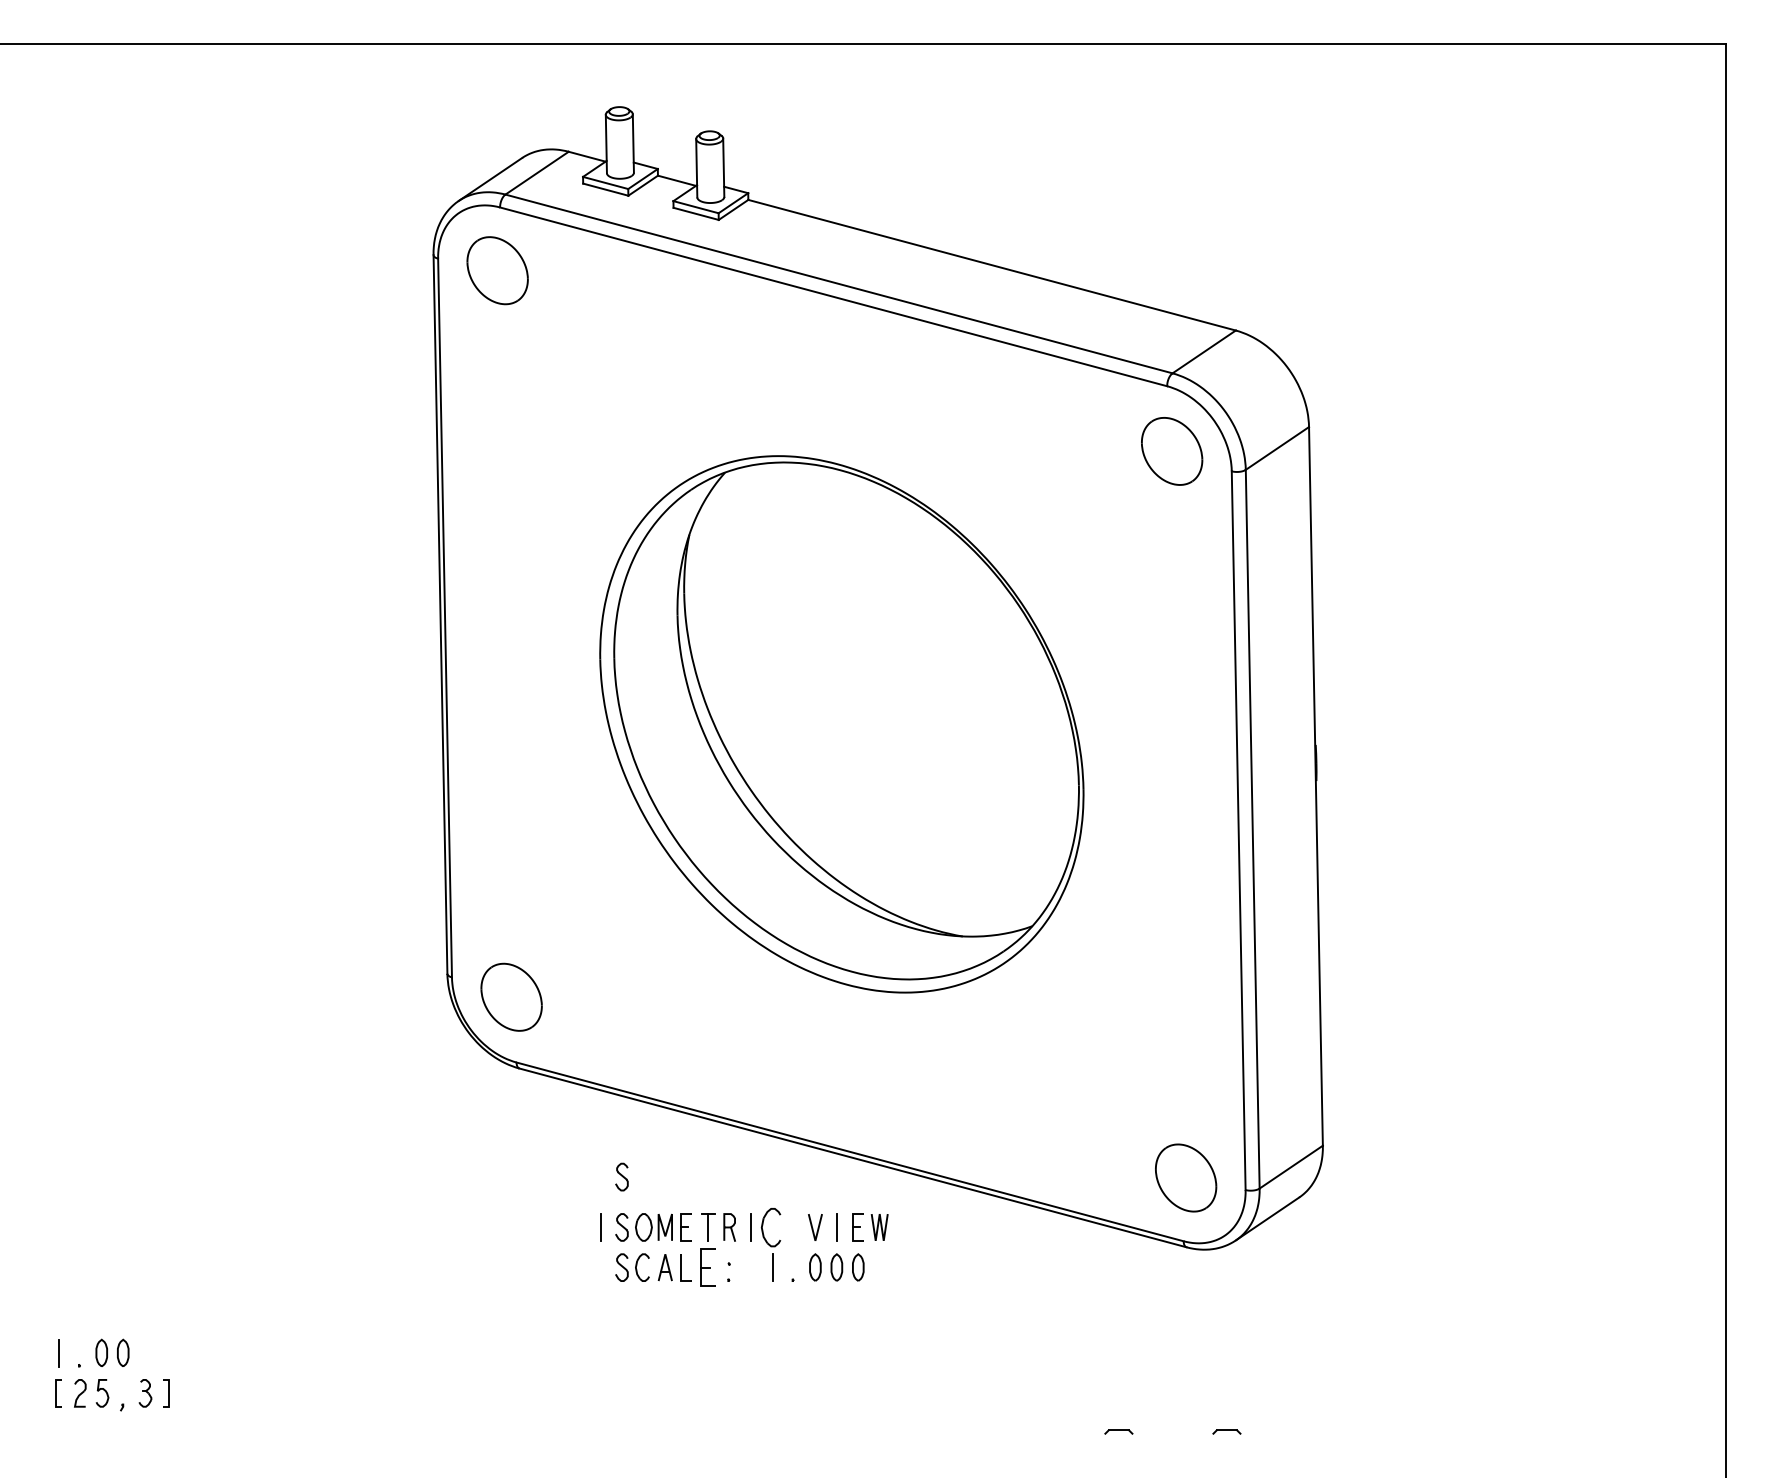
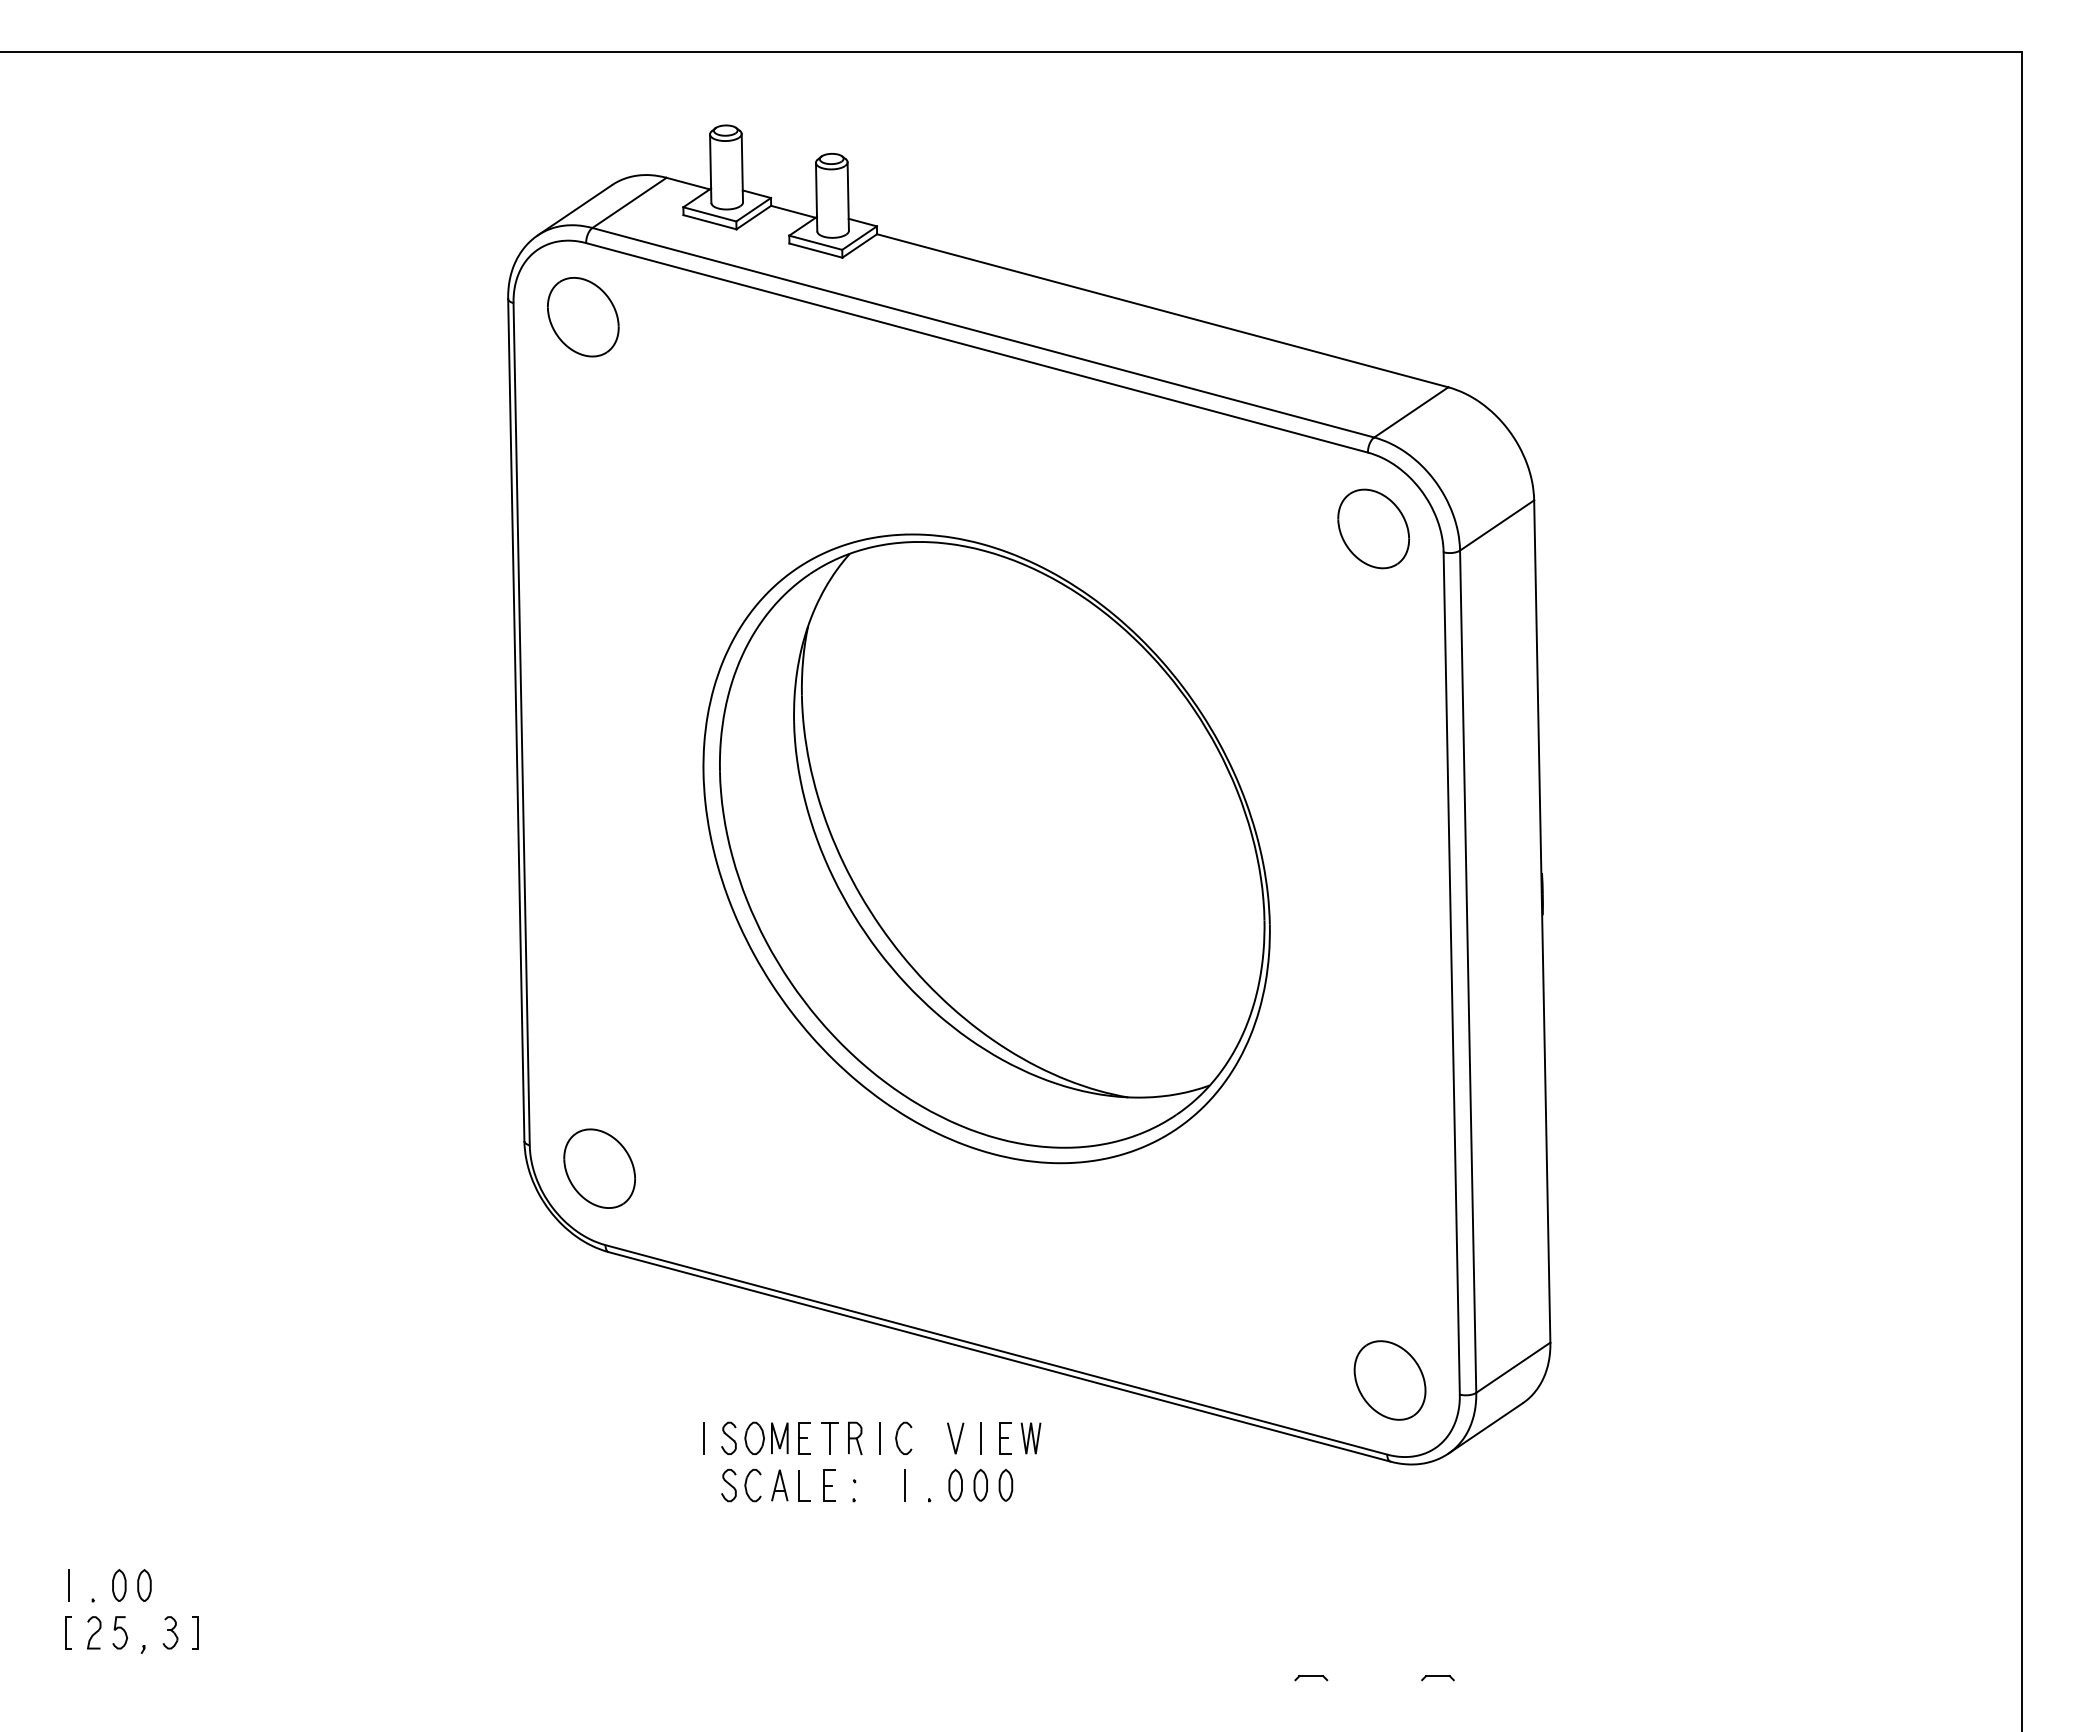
part: (621, 1176) -> (728, 1378), removed
part: (770, 1226) -> (903, 1437), size x0.71
part: (707, 1267) -> (829, 1485), size x0.71

